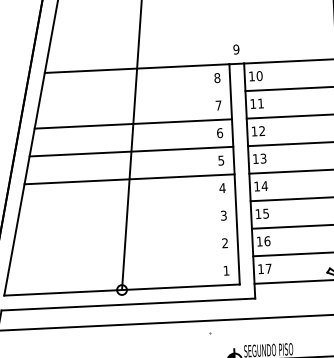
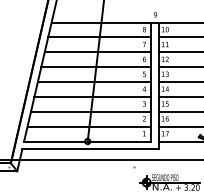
line: (134, 96) -> (99, 37), added
line: (126, 206) -> (92, 96), added
line: (126, 234) -> (91, 111), added
line: (123, 262) -> (89, 126), added

